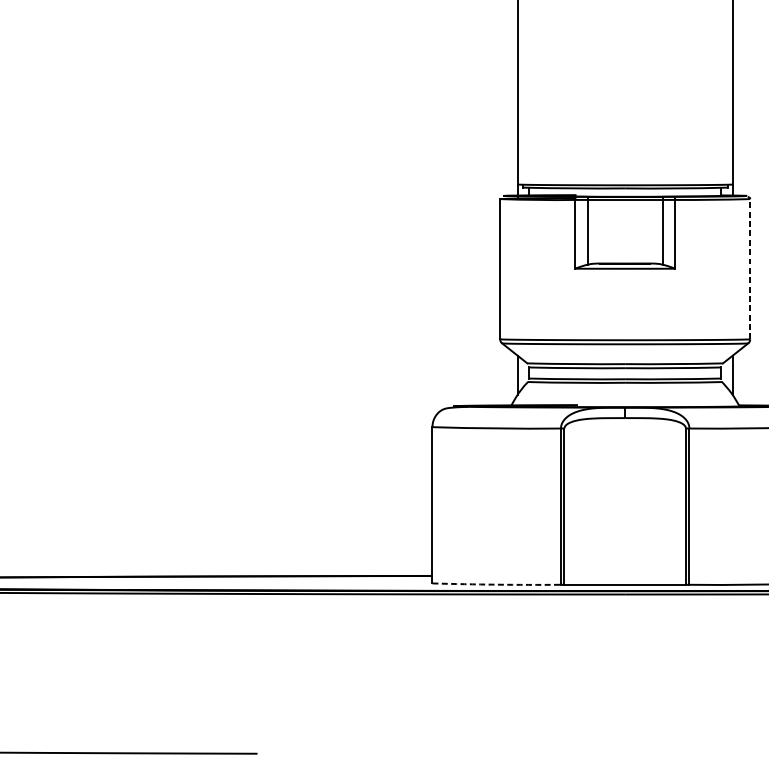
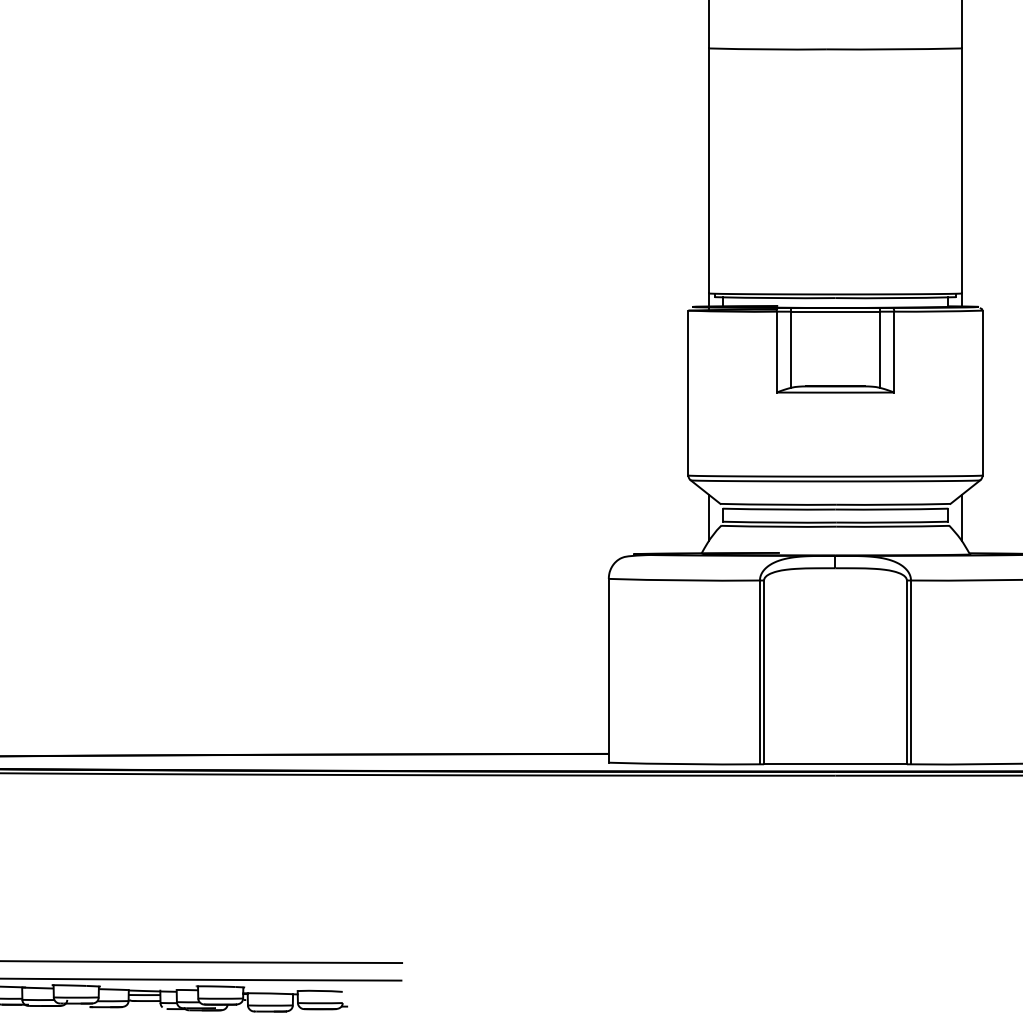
line: (750, 268) -> (982, 392), dashed -> solid
arc: (496, 584) -> (684, 764), dashed -> solid

